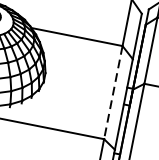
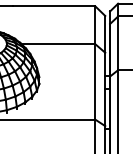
line: (113, 92) -> (95, 81), dashed -> solid

